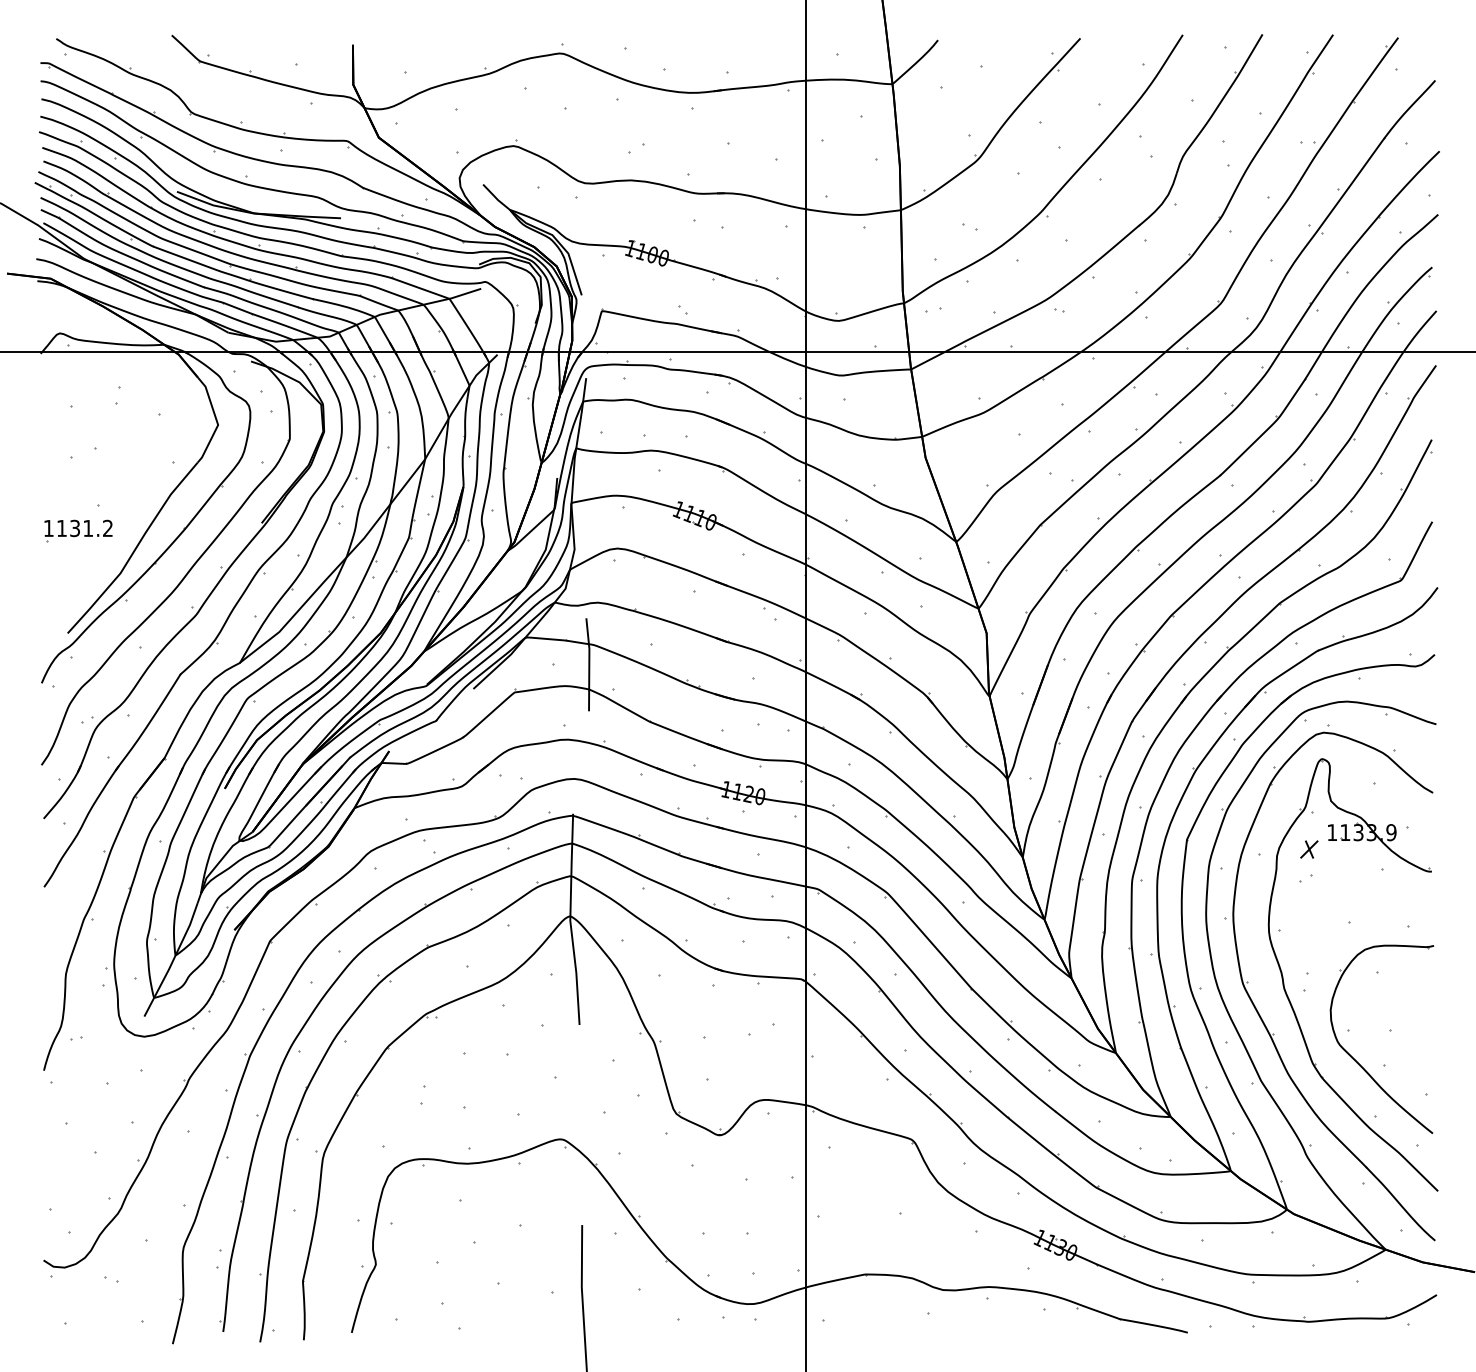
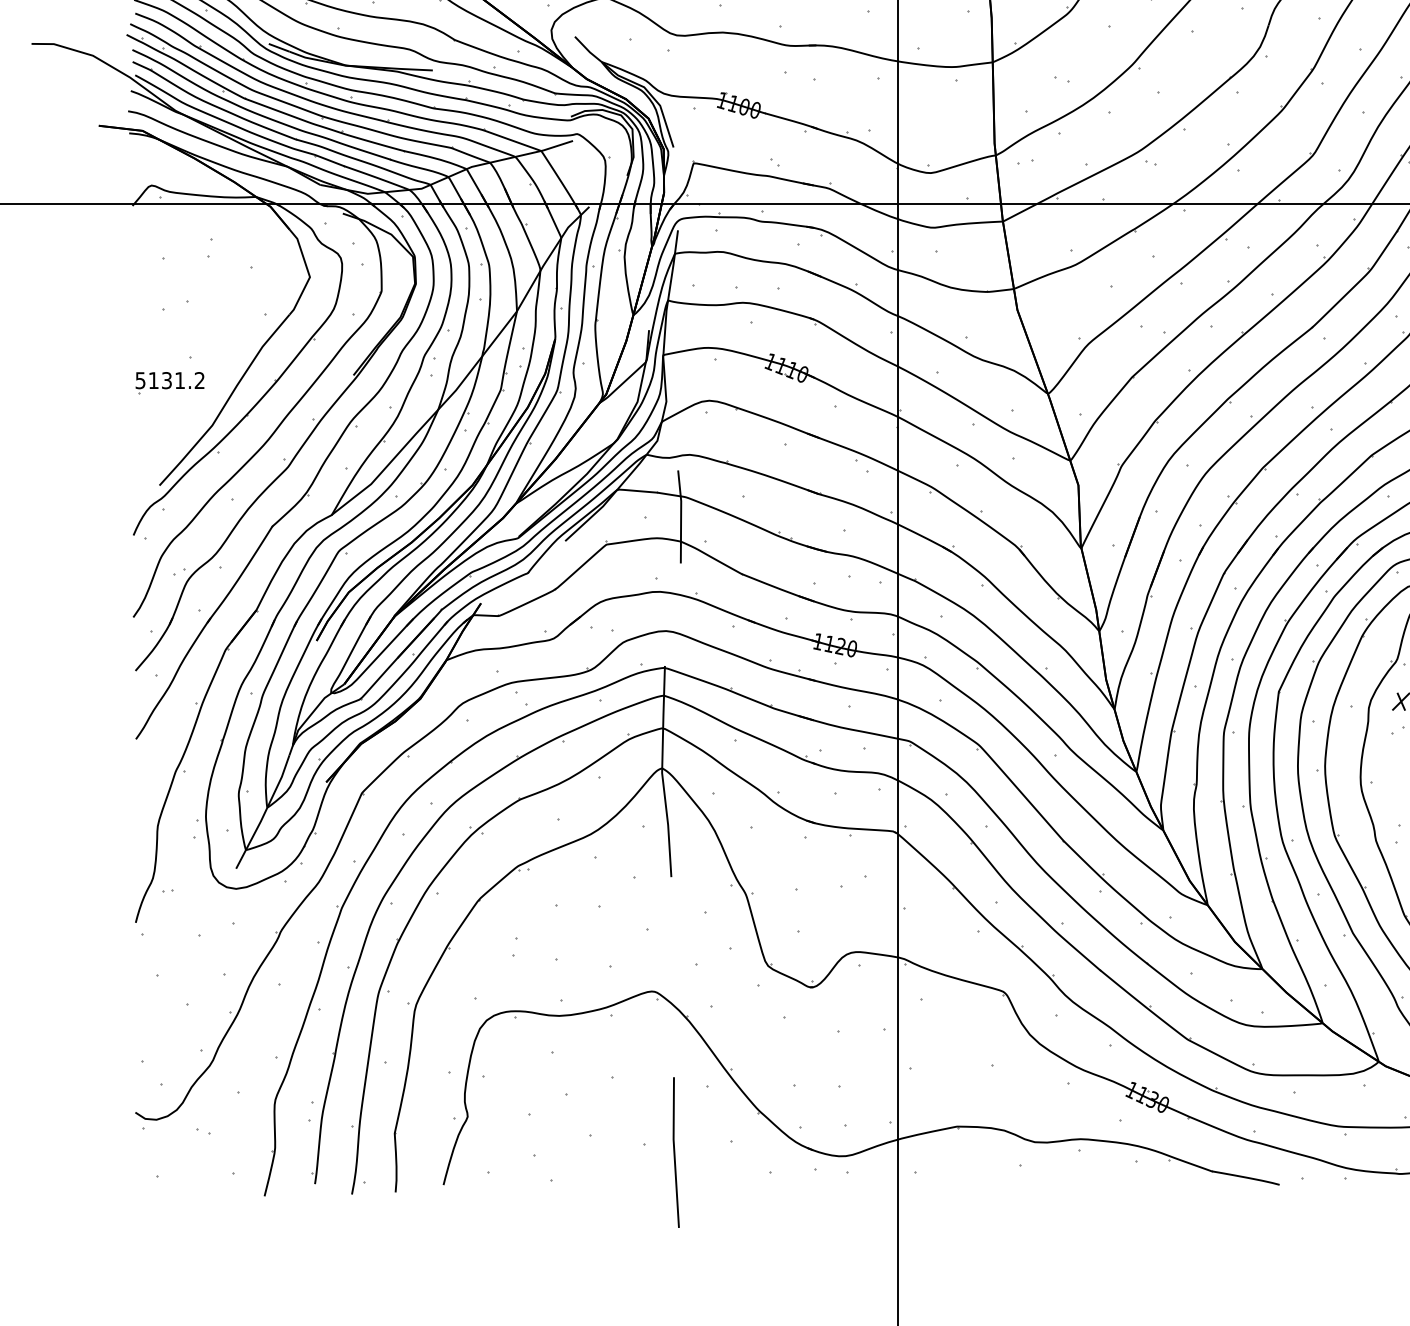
text: (48, 528) -> (140, 380), 1131.2 -> 5131.2

